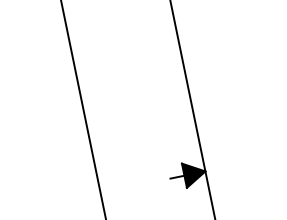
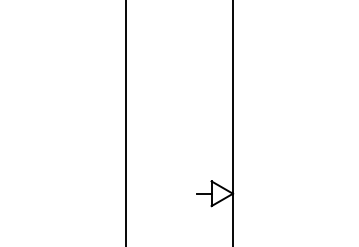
fill: (195, 173) -> (222, 193), removed

